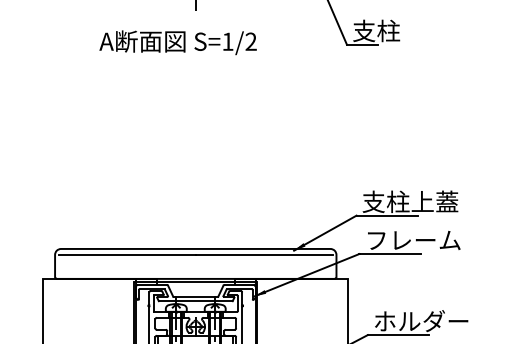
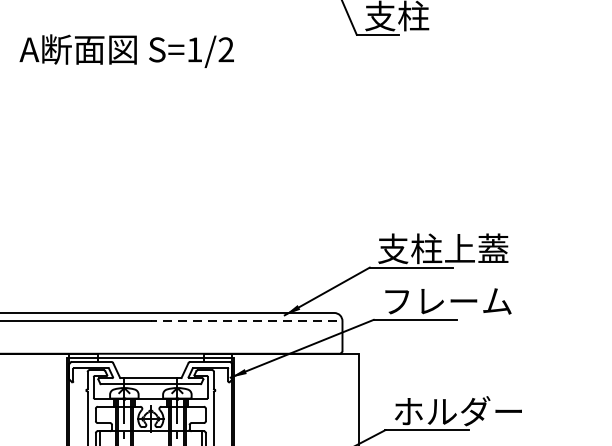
text: (177, 42) -> (125, 50), moved
line: (263, 254) -> (243, 320), solid -> dashed

